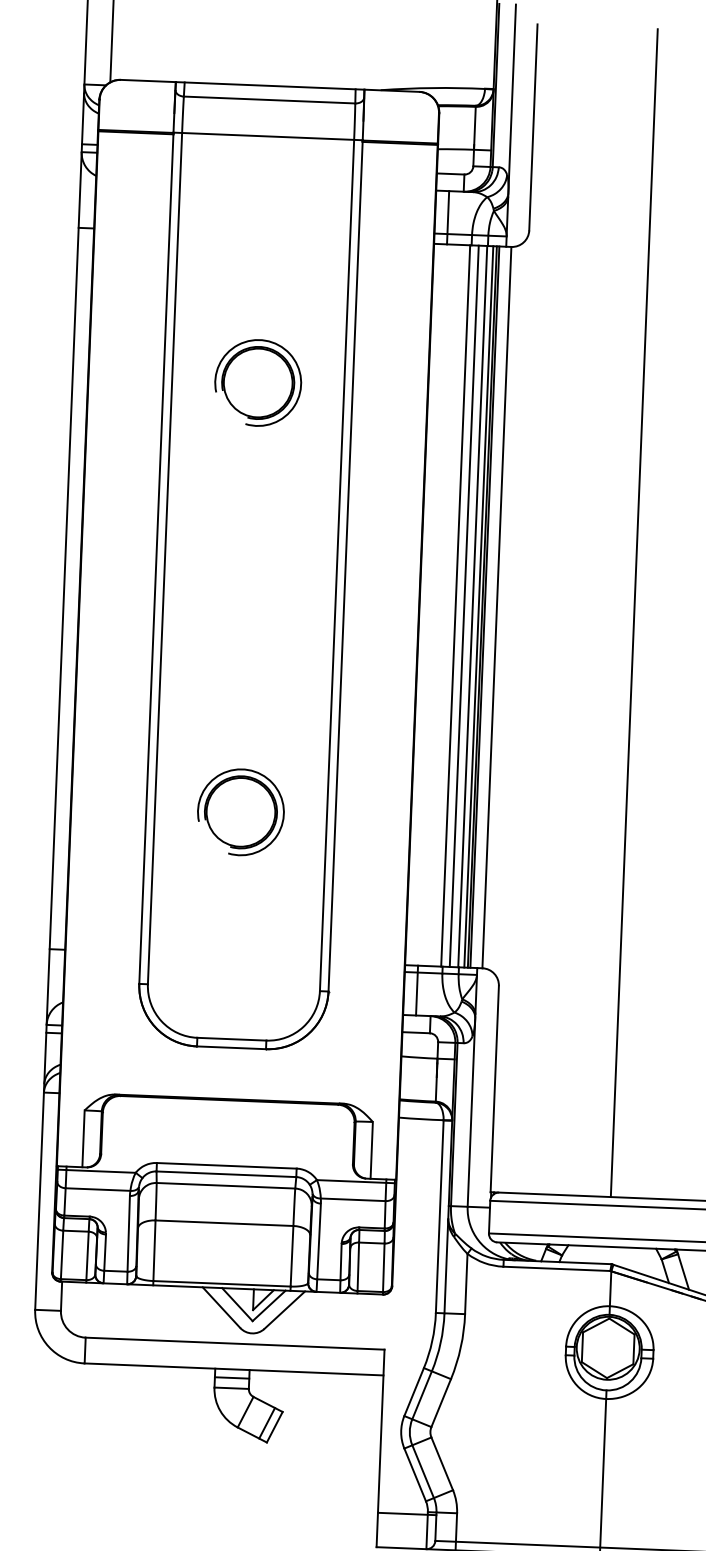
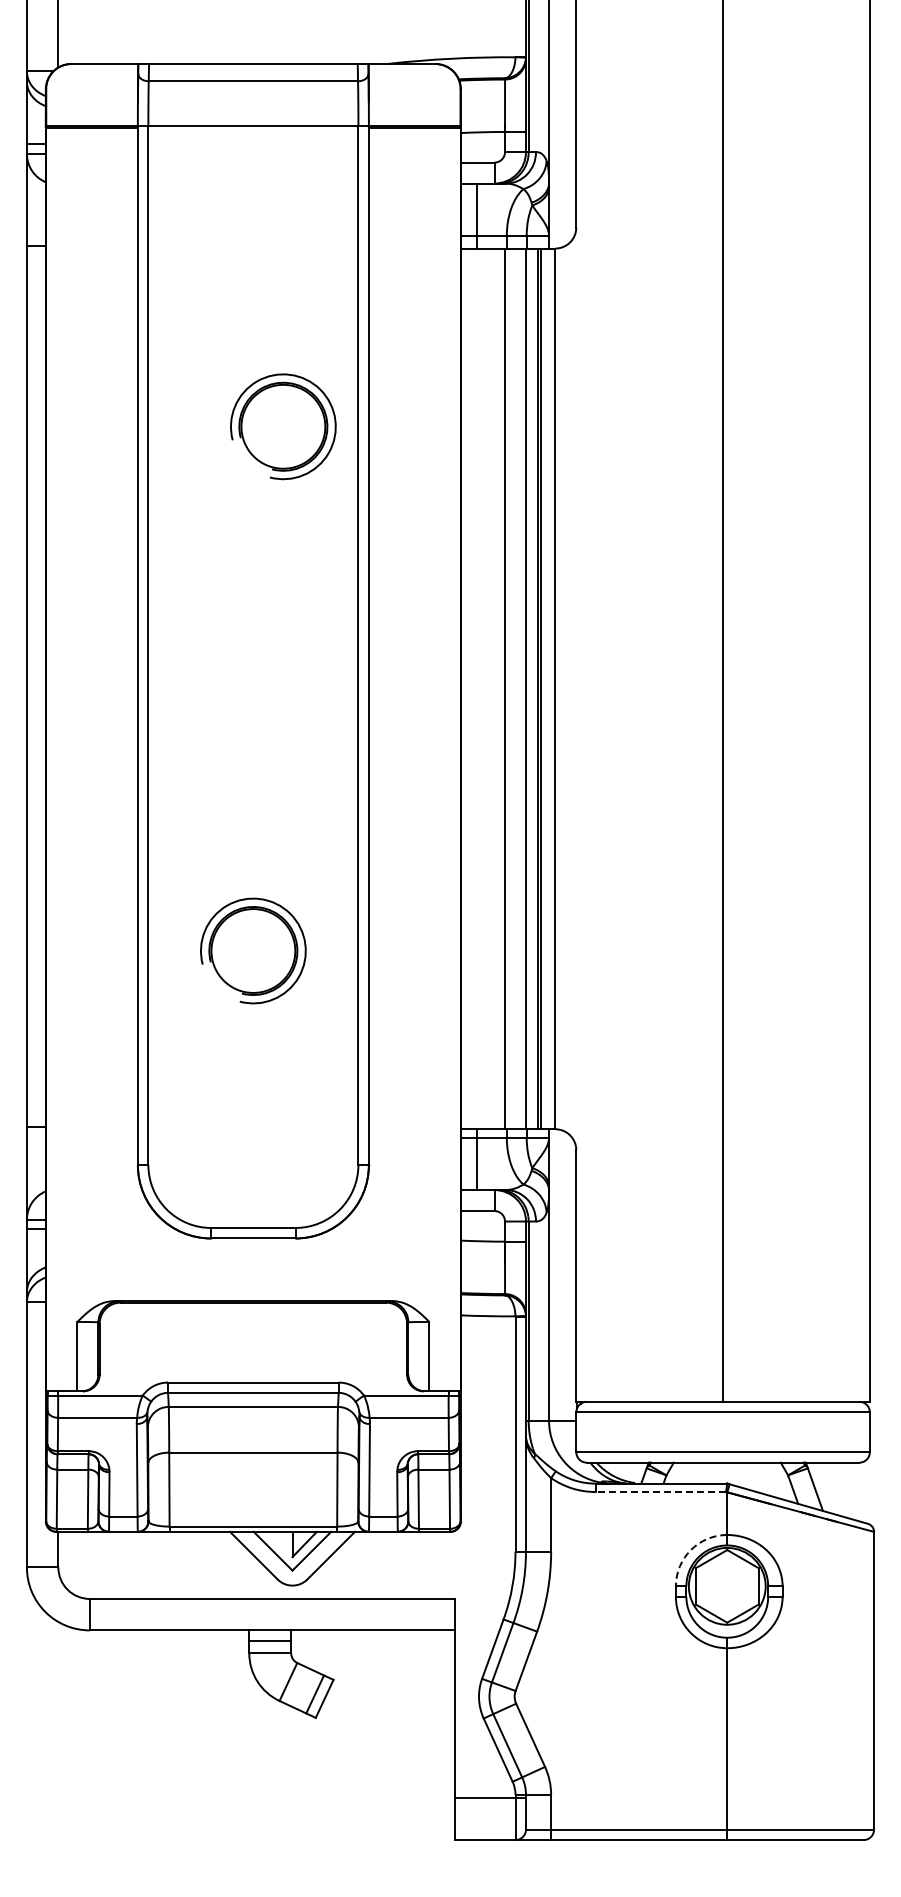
part: (258, 382) -> (283, 426), moved
line: (464, 605) -> (515, 688), removed
line: (479, 606) -> (533, 688), removed
line: (556, 1269) -> (660, 1492), solid -> dashed
arc: (579, 1317) -> (690, 1550), solid -> dashed

